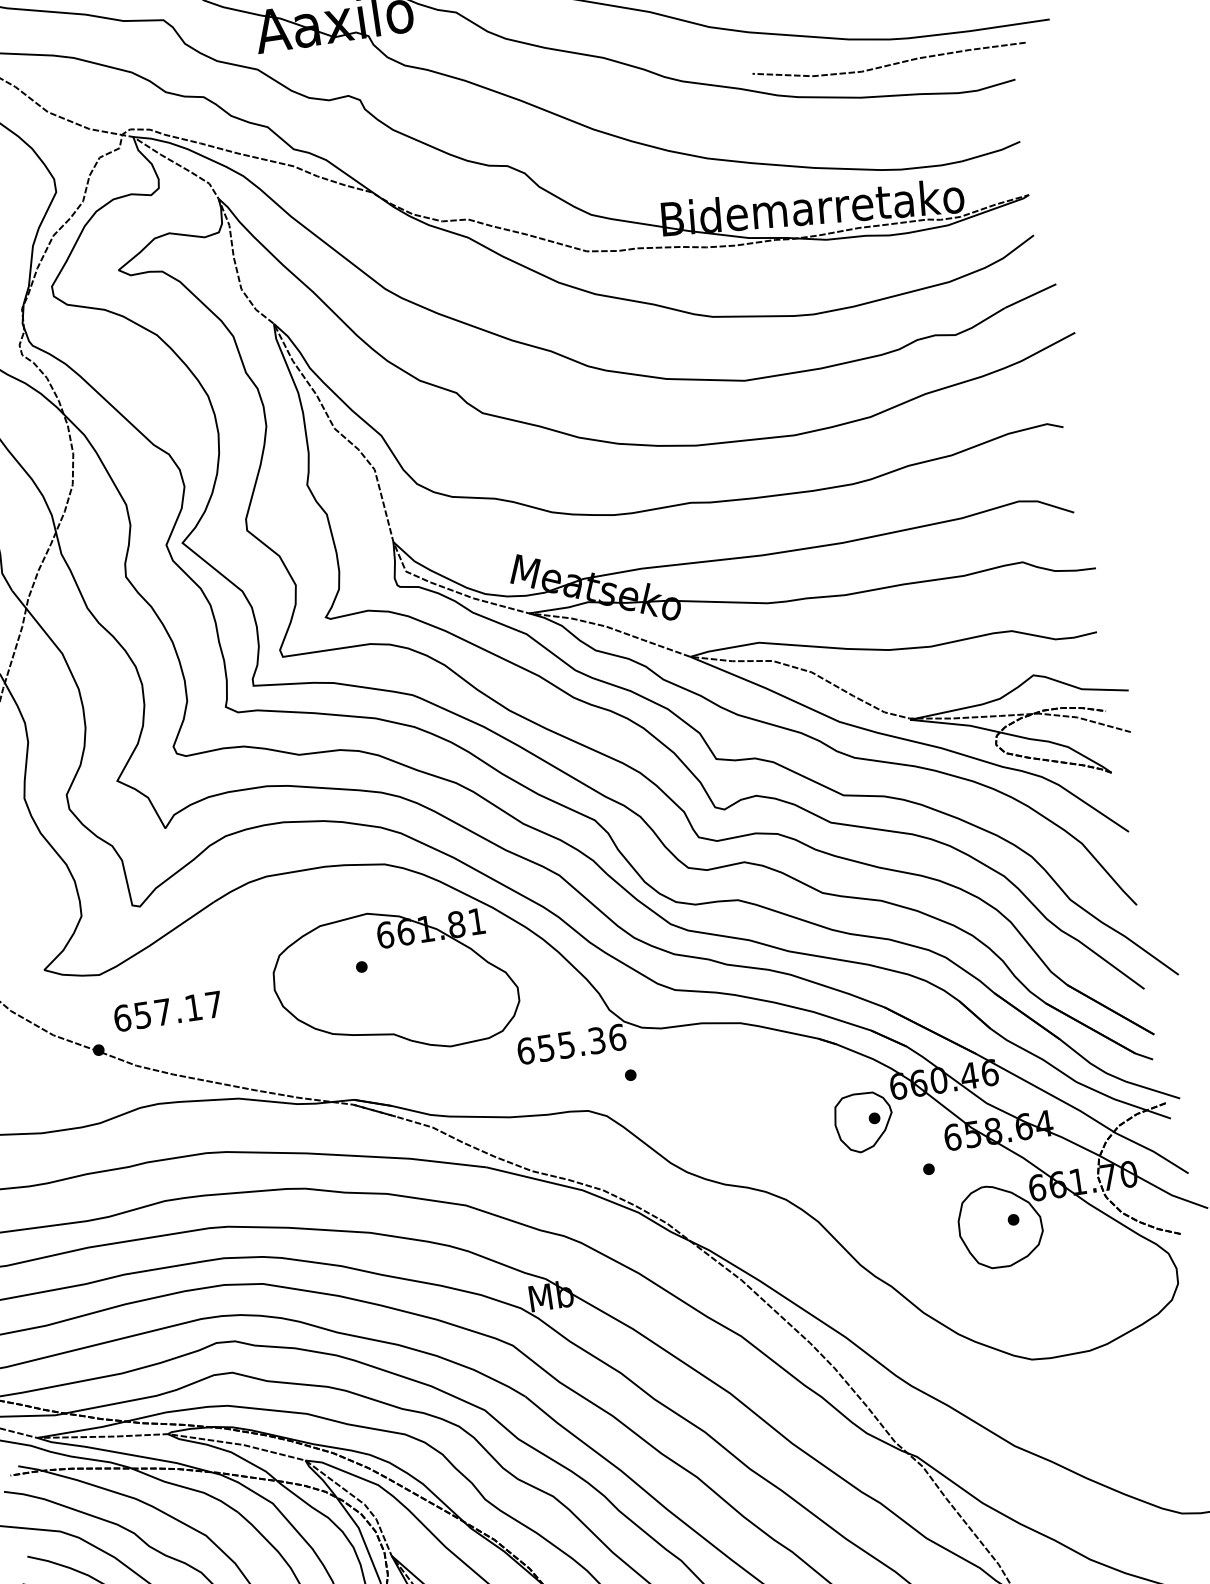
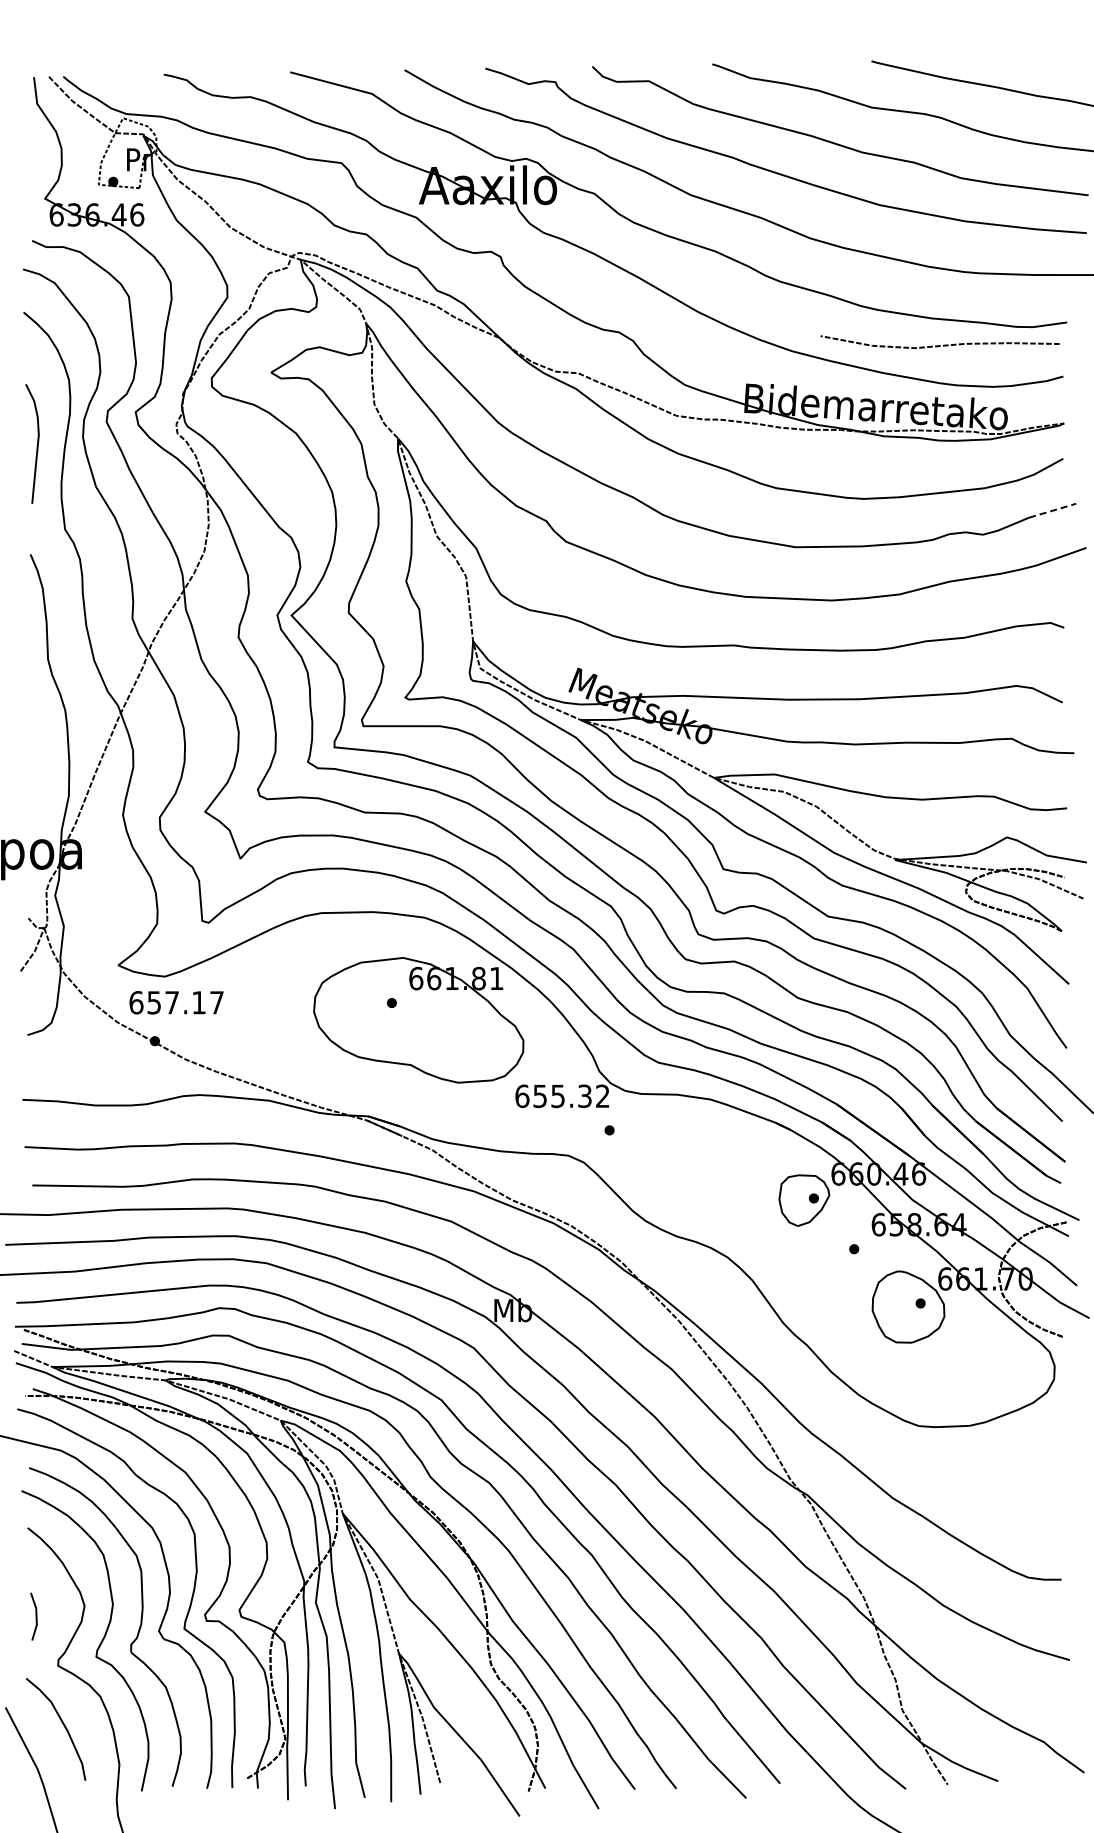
curve: (889, 64) -> (939, 345), moved
line: (1030, 295) -> (1052, 510), solid -> dashed
text: (168, 1011) -> (176, 1002), moved
text: (618, 1037) -> (603, 1096), 655.36 -> 655.32

